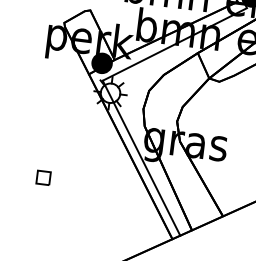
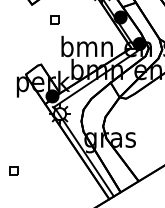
part: (42, 176) -> (13, 170), moved

